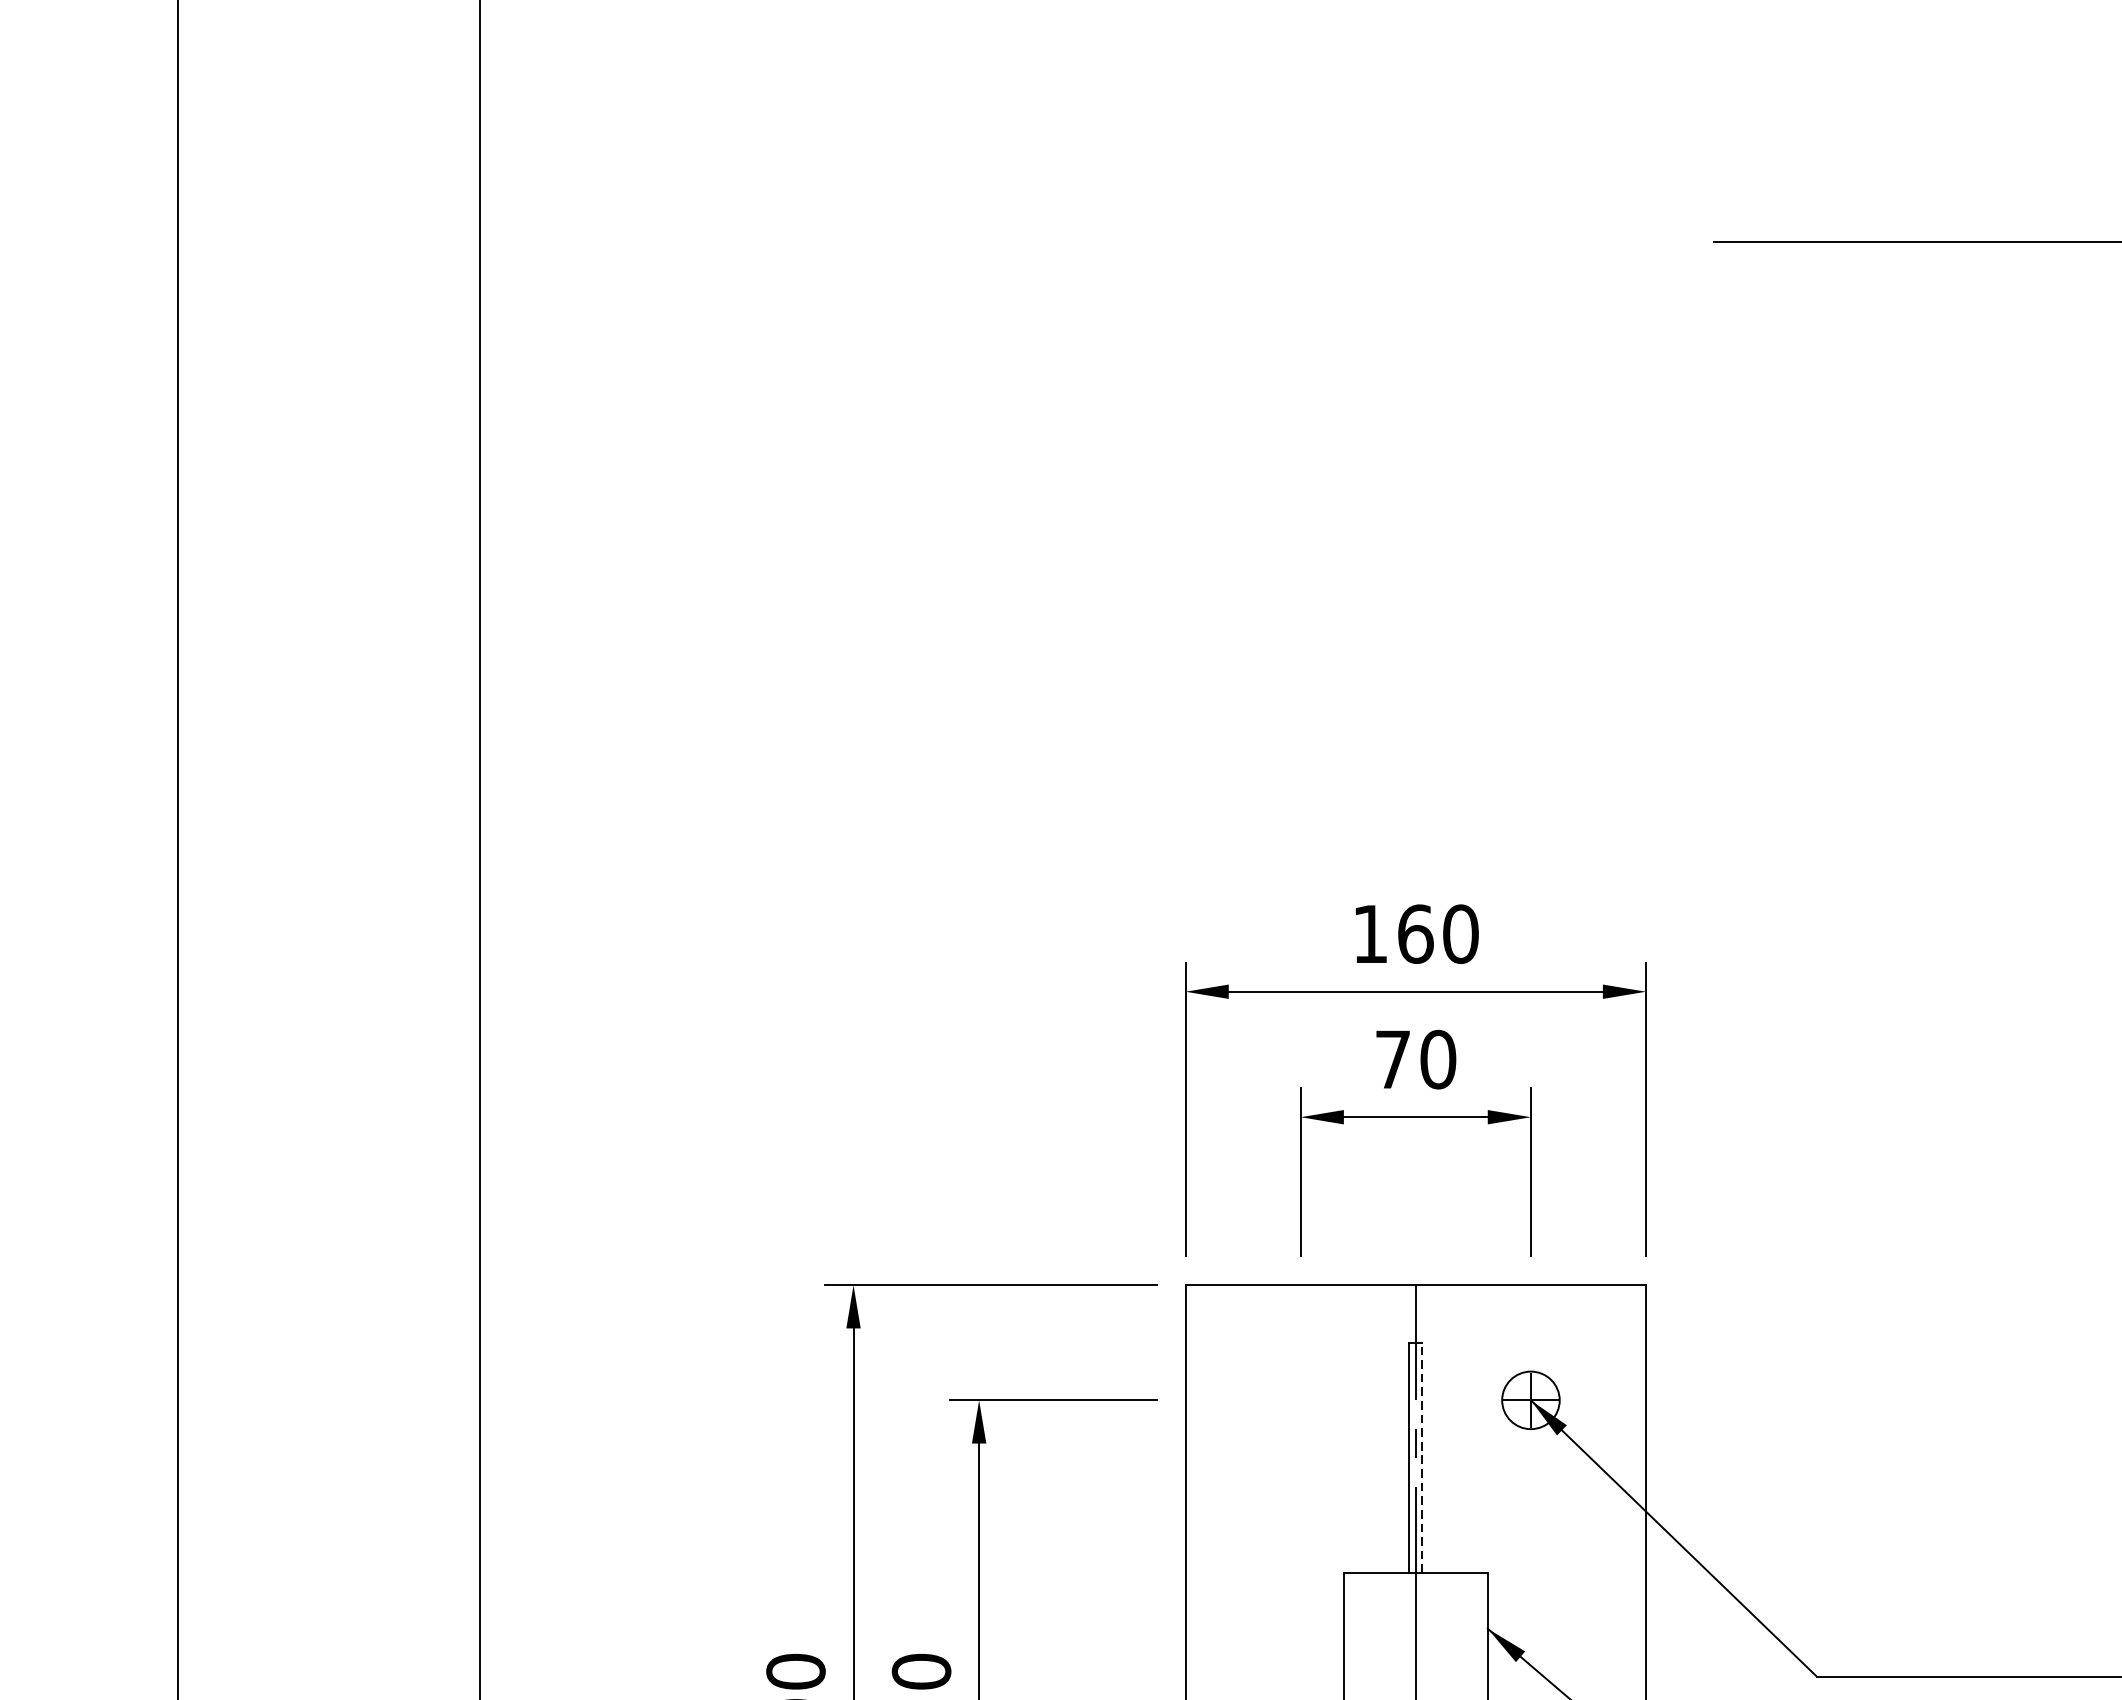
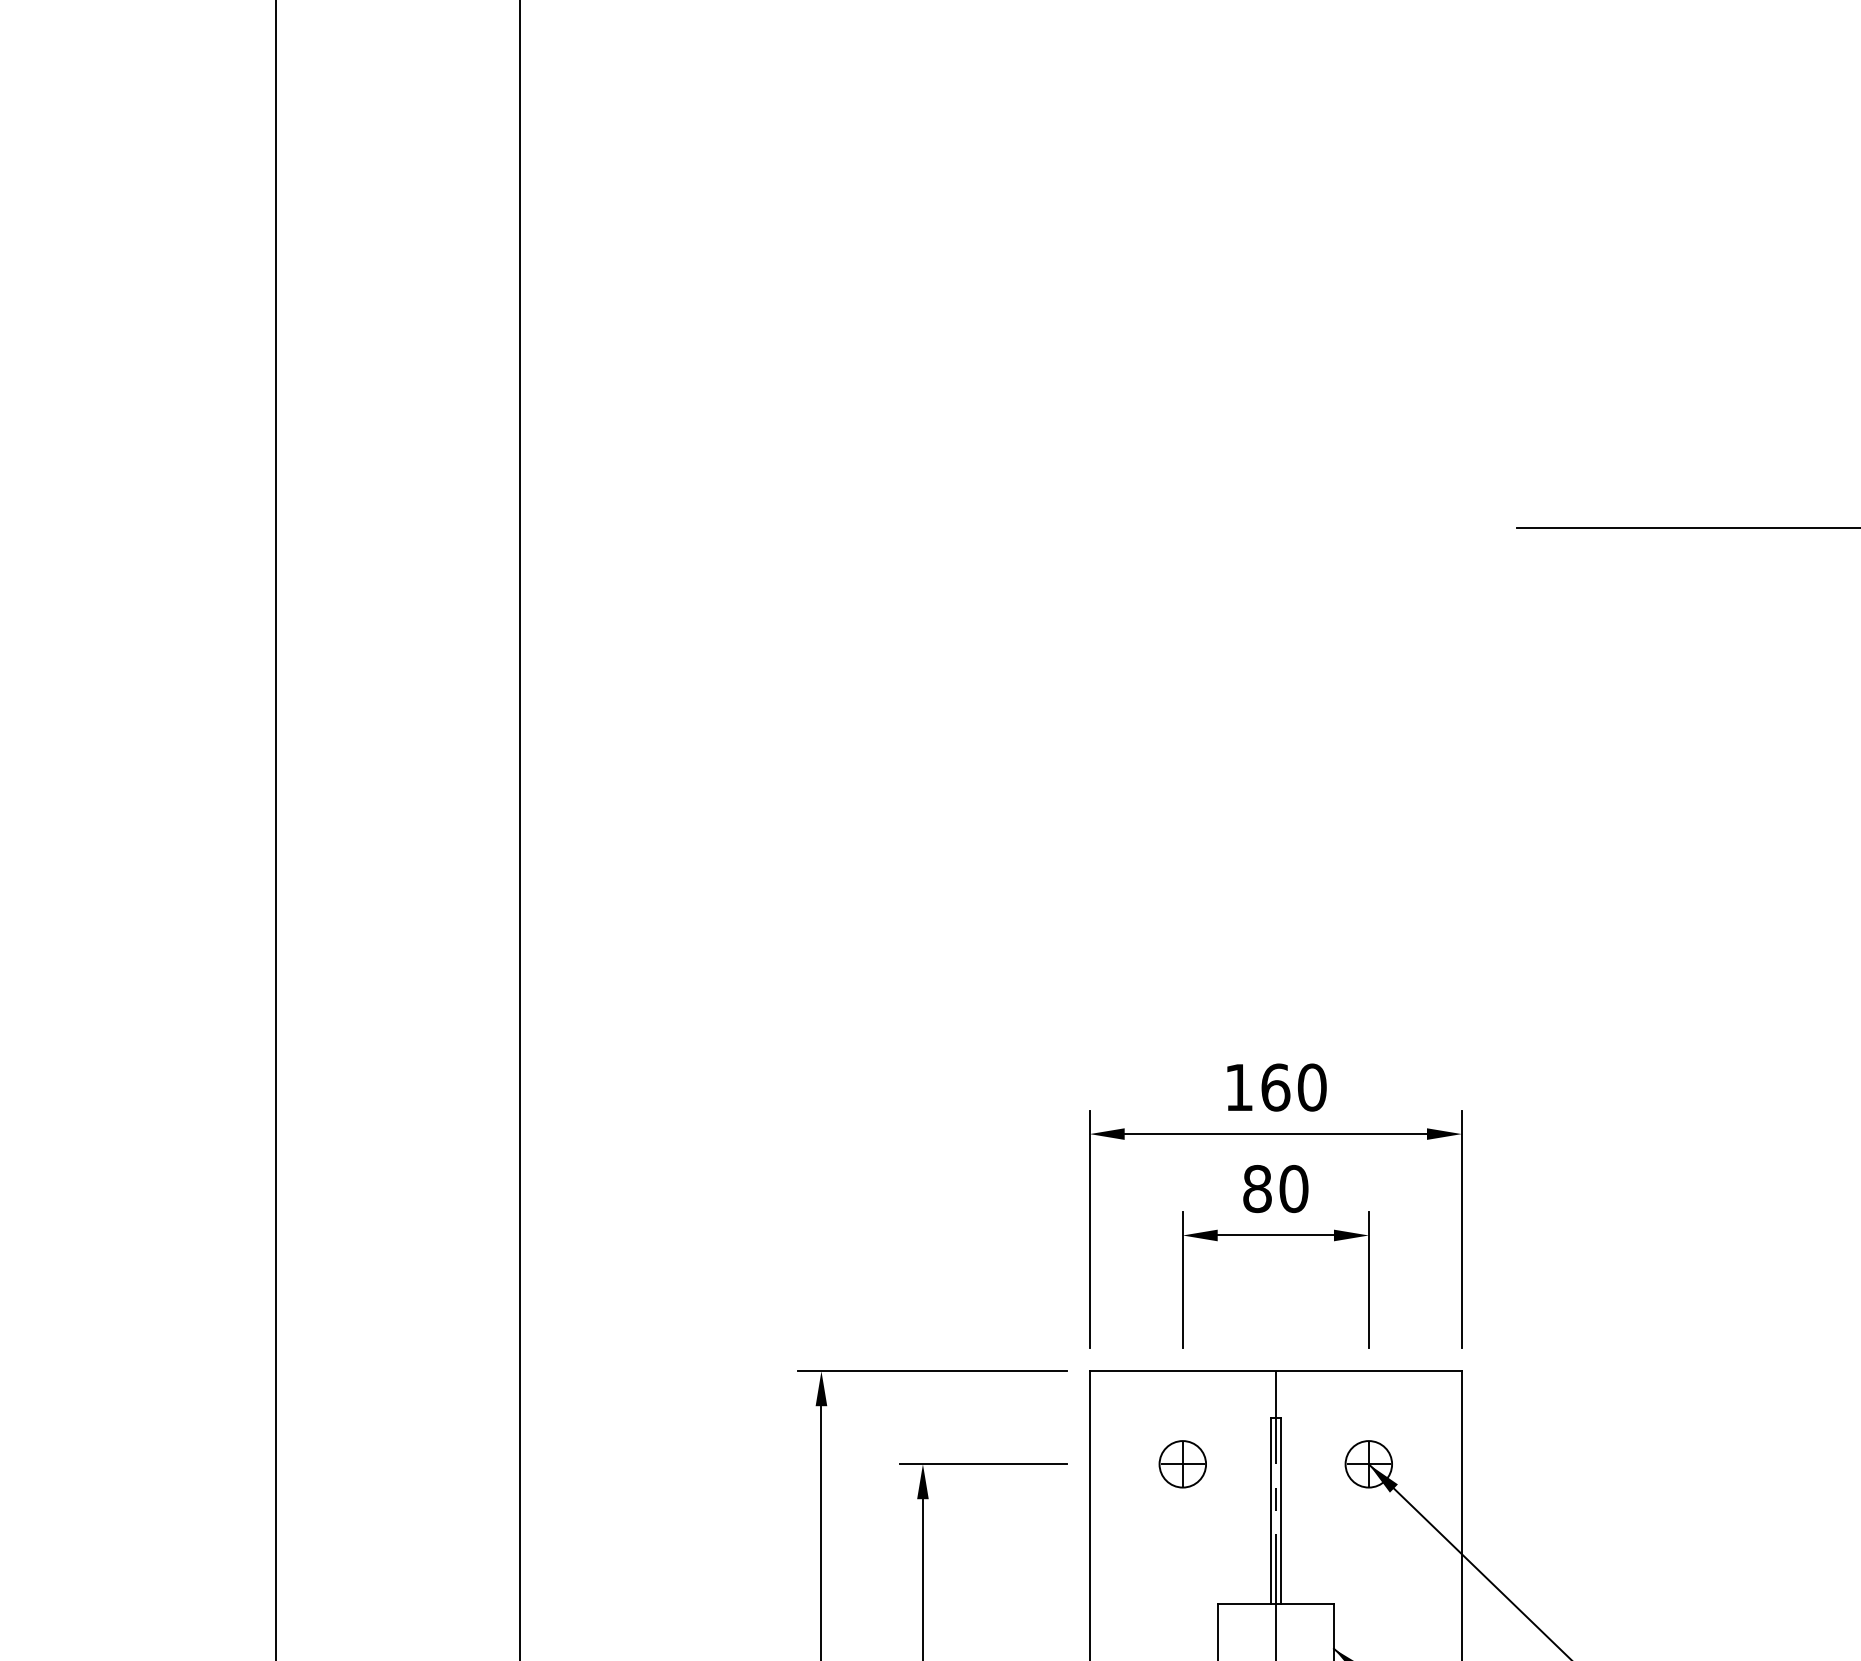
text: (1393, 1060) -> (1257, 1189), 70 -> 80
part: (1300, 1400) -> (1182, 1464), added
line: (1422, 1457) -> (1281, 1510), dashed -> solid

